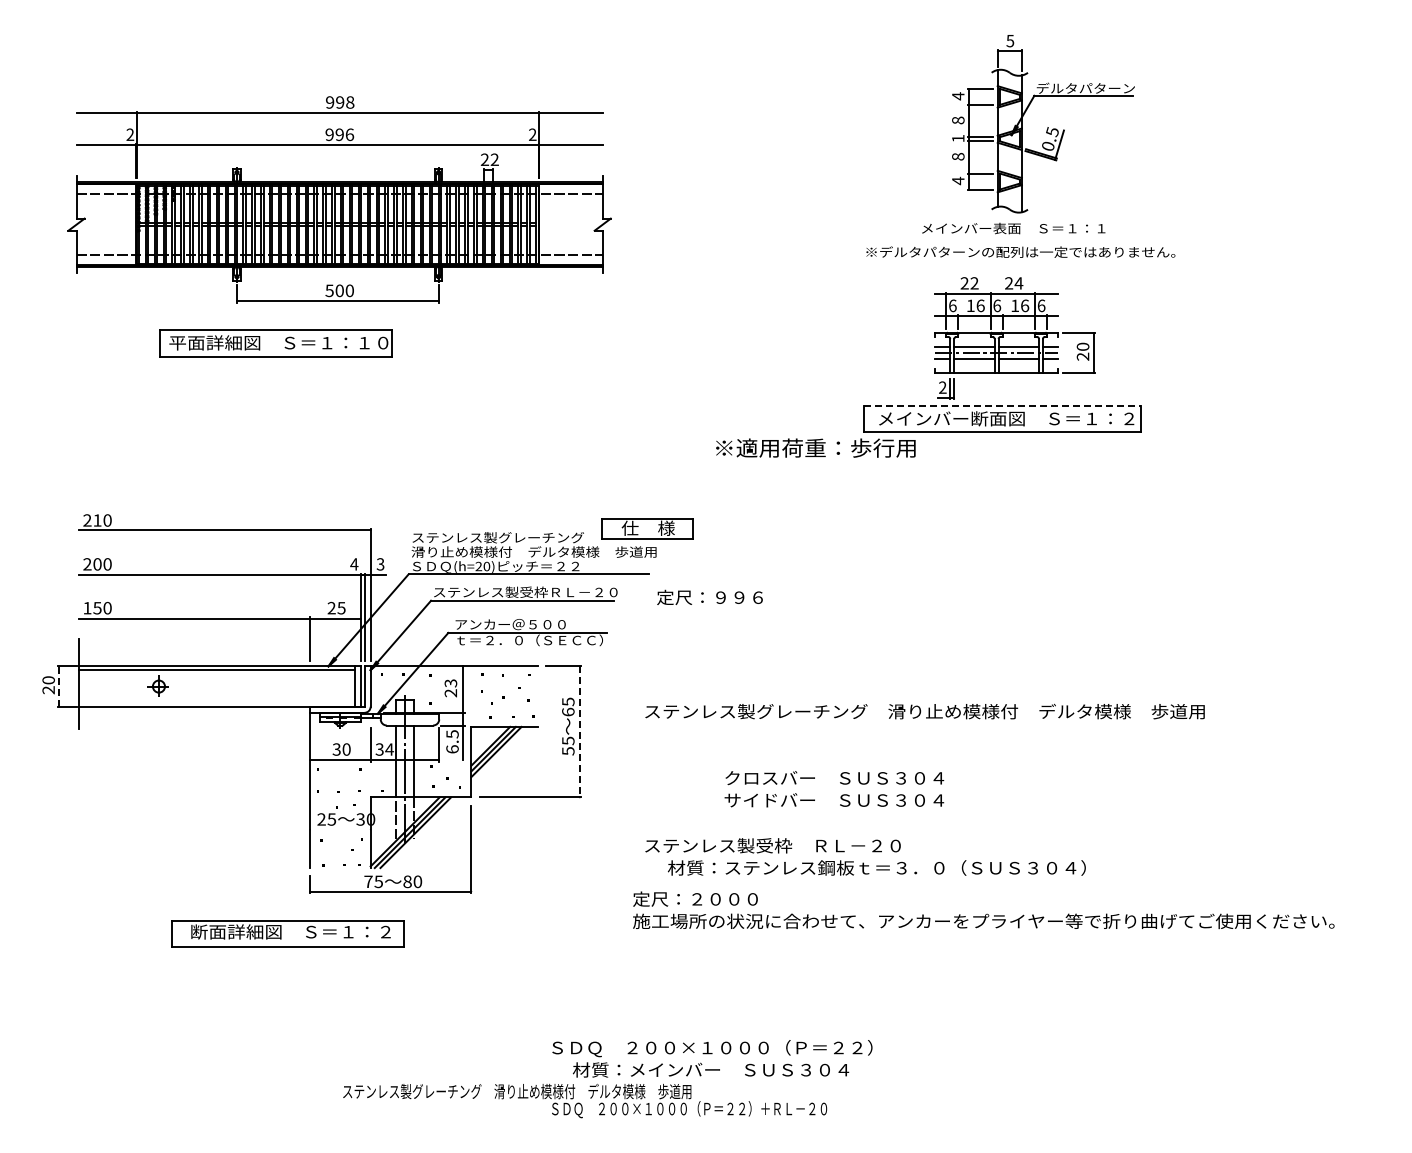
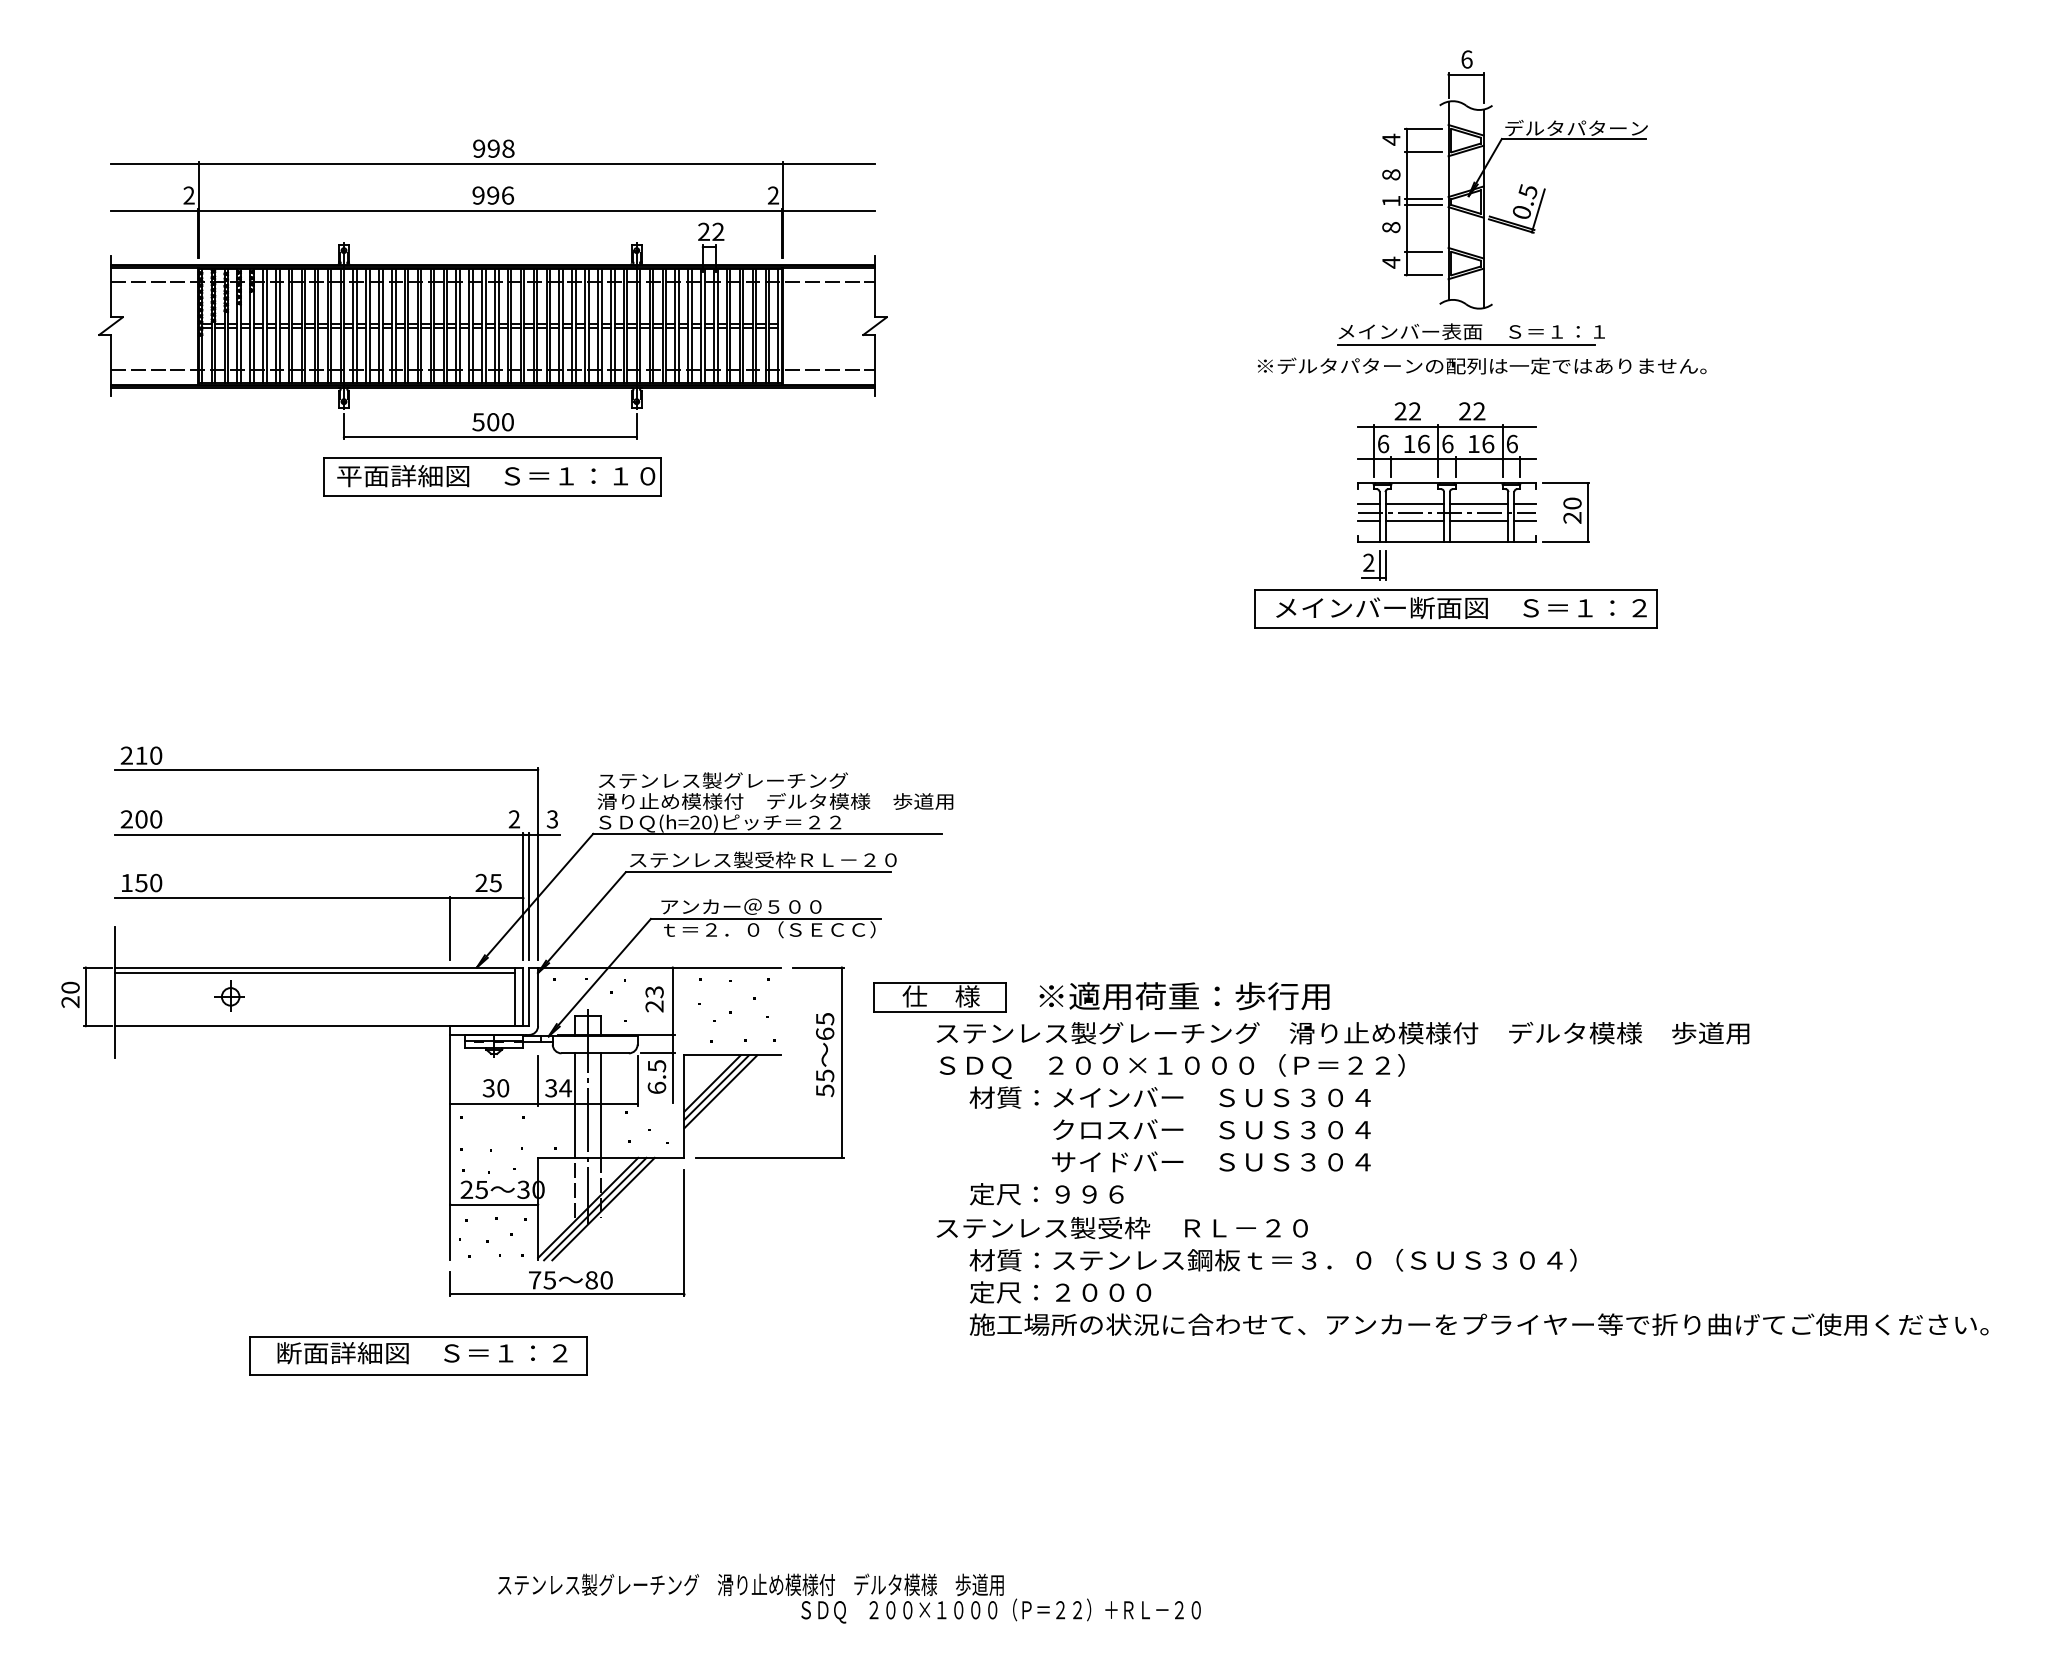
text: (1010, 40) -> (1467, 58), 5 -> 6
line: (1009, 237) -> (1465, 344), added
text: (1018, 283) -> (1478, 411), 24 -> 22
part: (275, 343) -> (491, 476), moved
line: (1003, 406) -> (1456, 590), dashed -> solid
text: (815, 447) -> (1183, 995), moved
part: (647, 528) -> (940, 996), moved
text: (354, 564) -> (514, 819), 4 -> 2
text: (709, 596) -> (1046, 1192), moved
line: (59, 686) -> (86, 996), dashed -> solid
line: (579, 731) -> (841, 1062), dashed -> solid
line: (340, 829) -> (494, 1204), added
text: (983, 910) -> (1478, 1308), moved
text: (712, 1058) -> (1172, 1080), moved

